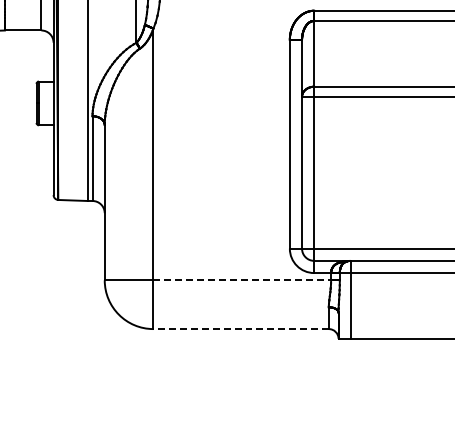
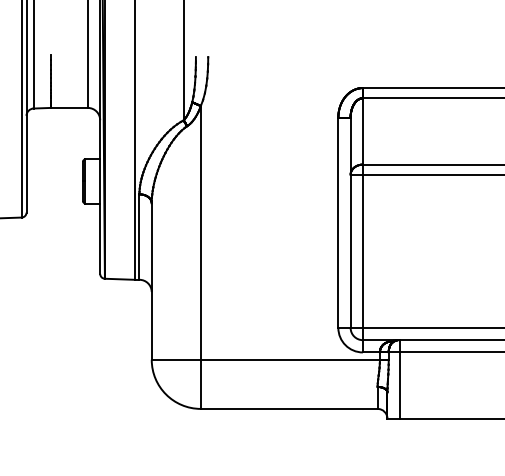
line: (242, 280) -> (290, 359), dashed -> solid
line: (240, 328) -> (288, 408), dashed -> solid

